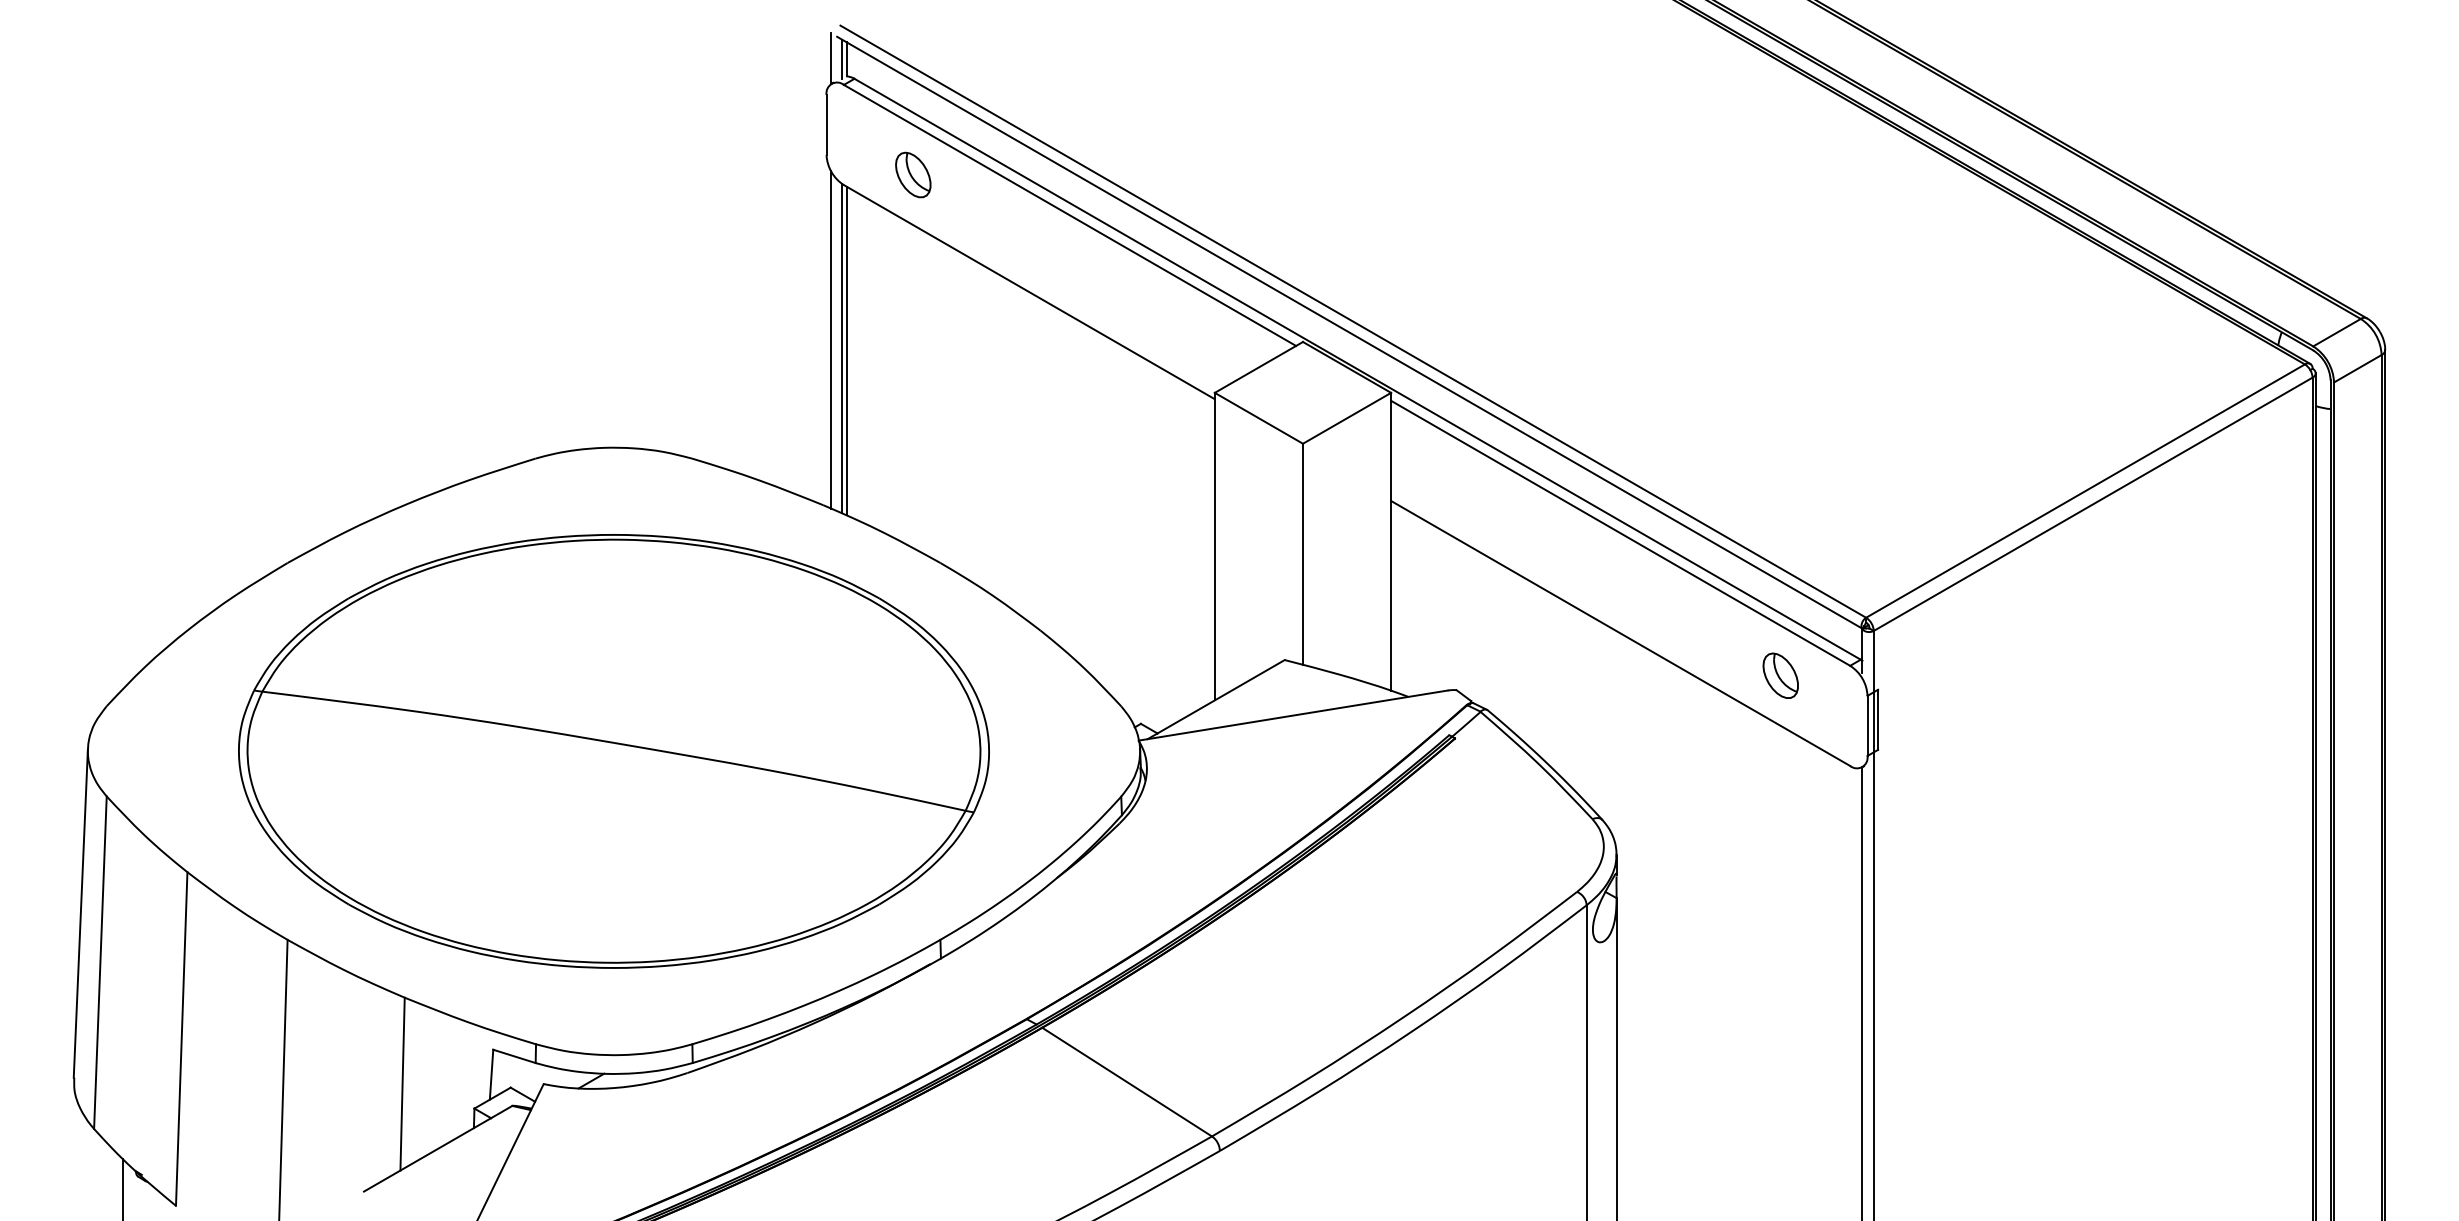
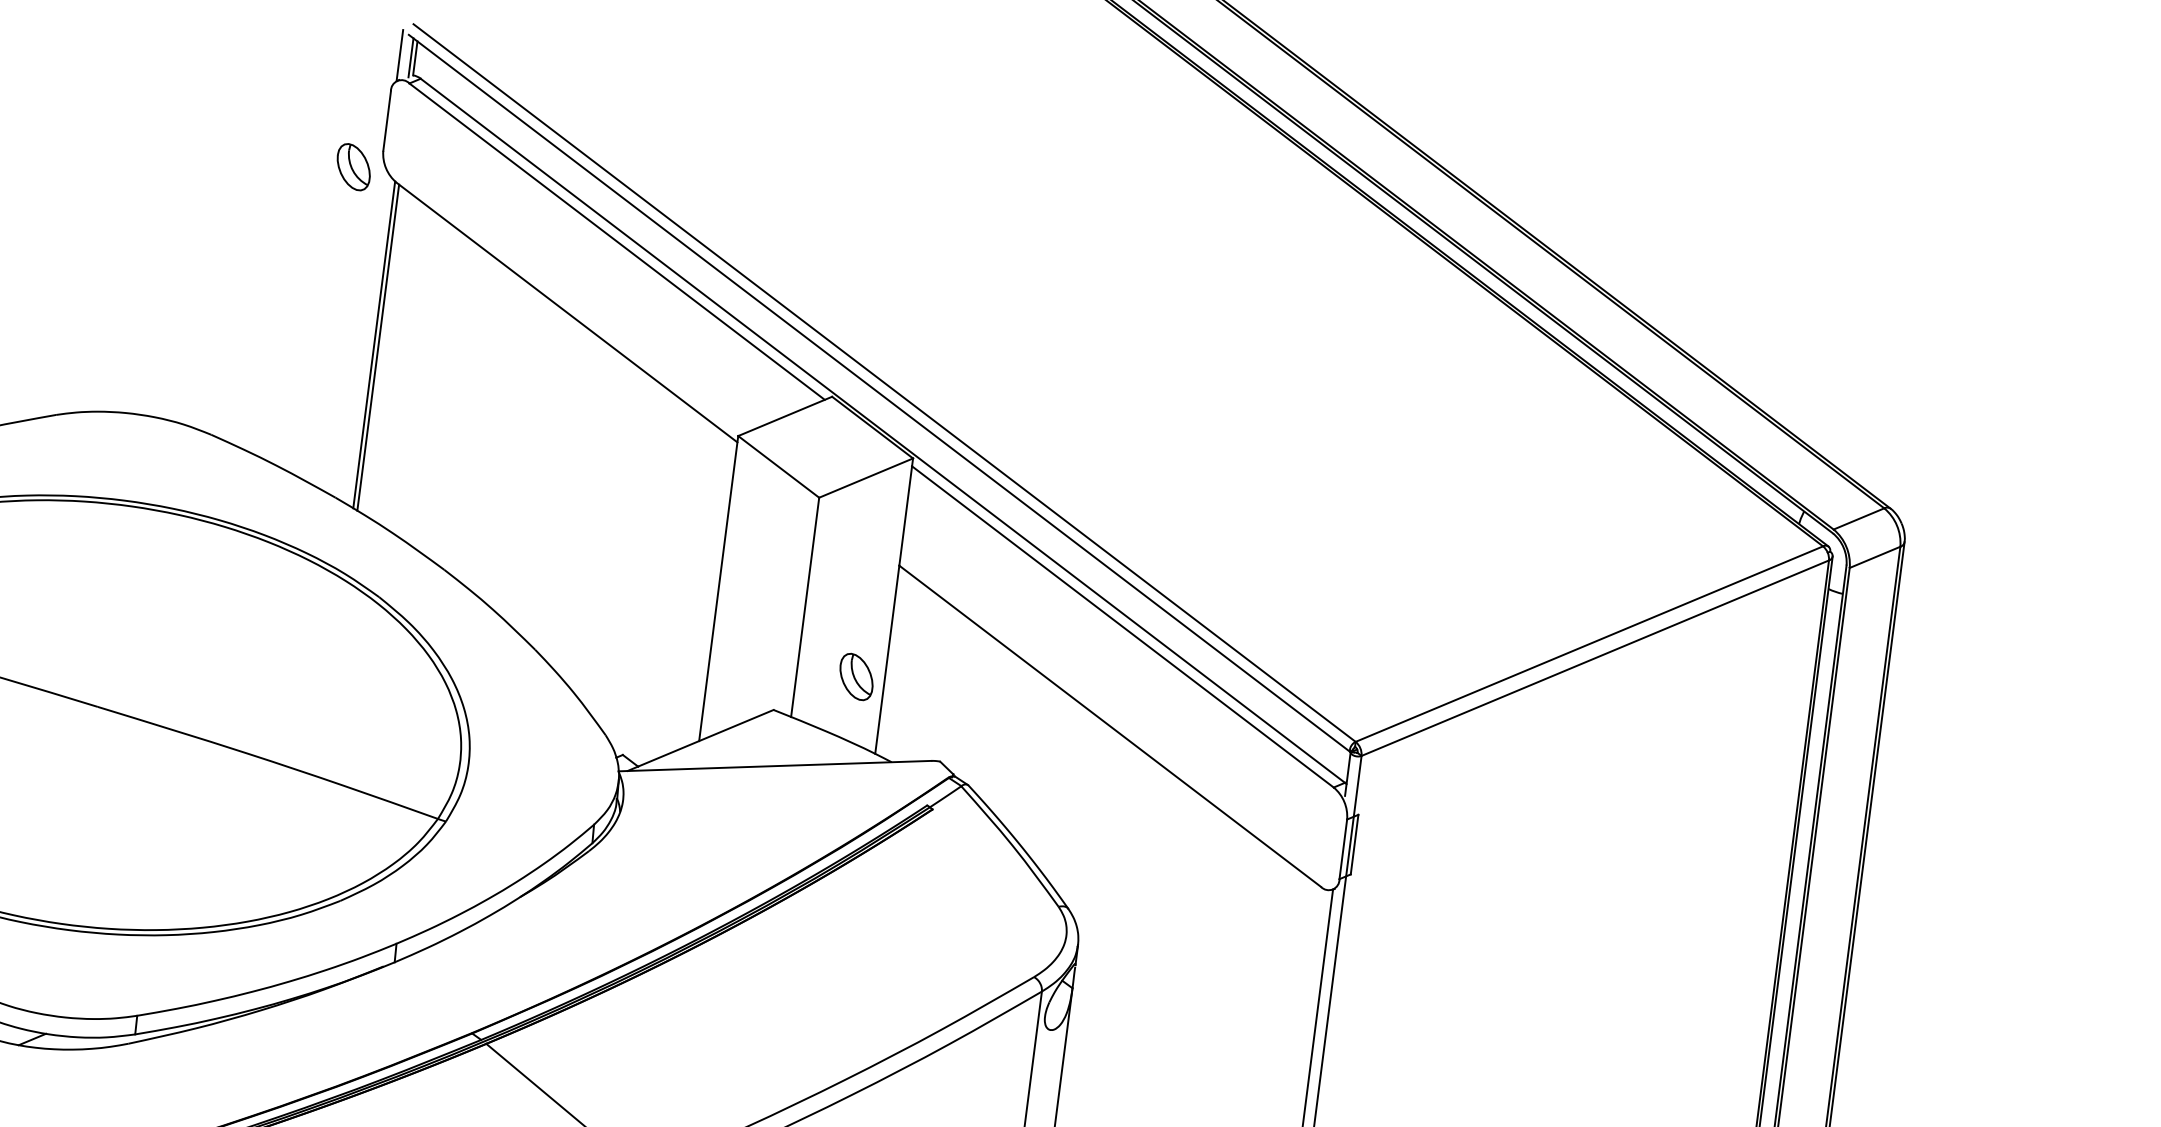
part: (913, 174) -> (354, 166), moved
line: (830, 339) -> (363, 334), removed
part: (1780, 675) -> (856, 676), moved

